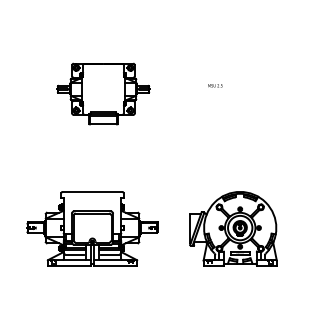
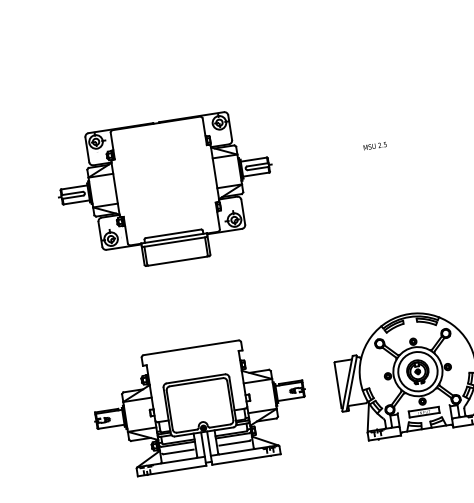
text: (215, 85) -> (375, 145), moved
part: (103, 93) -> (166, 190), size x1.43
part: (92, 228) -> (200, 406), moved

